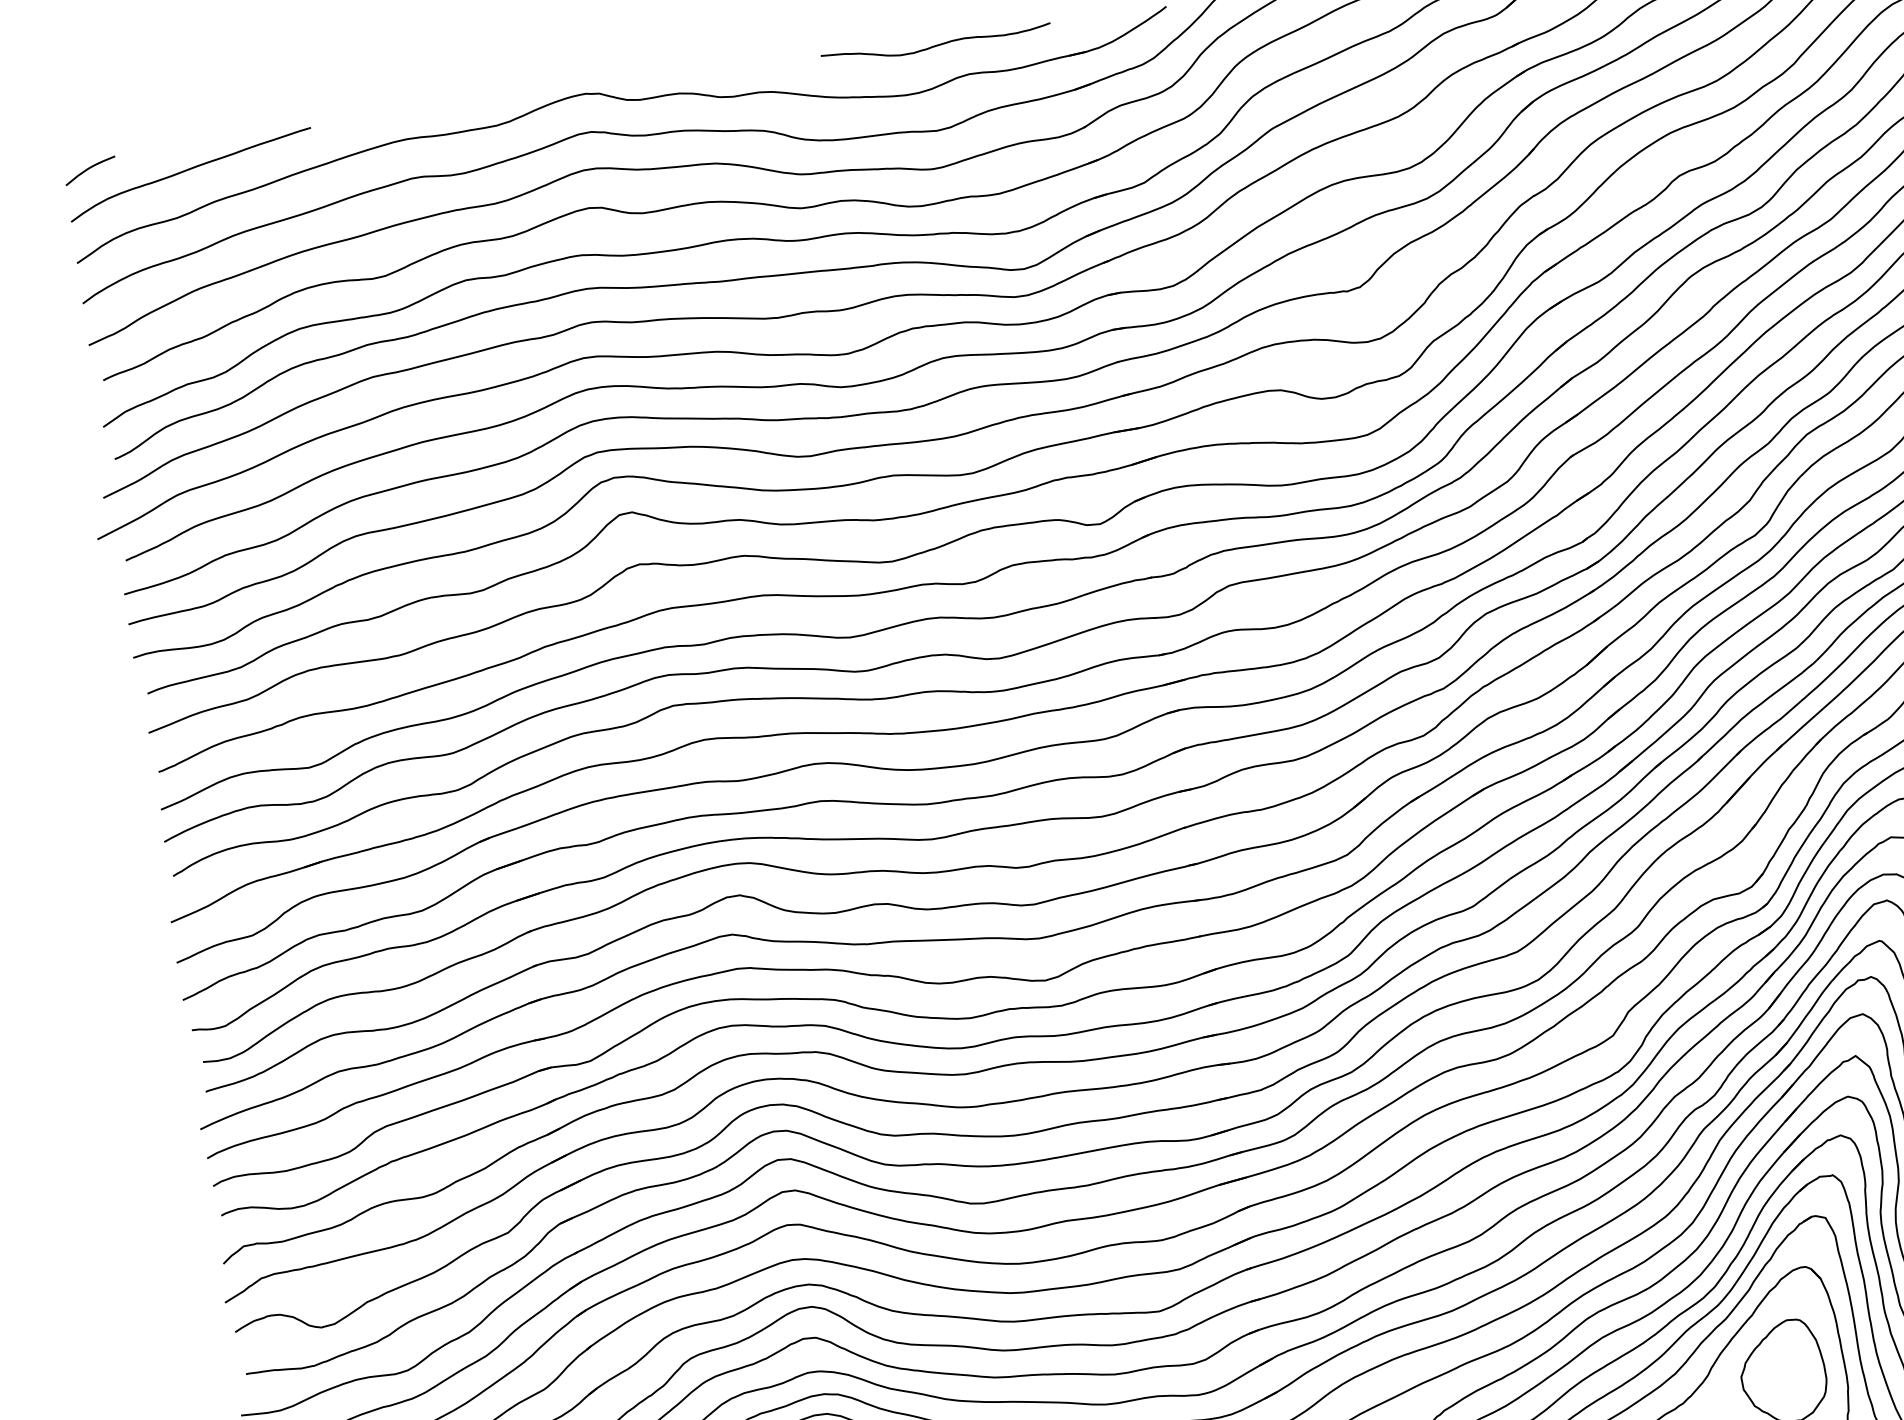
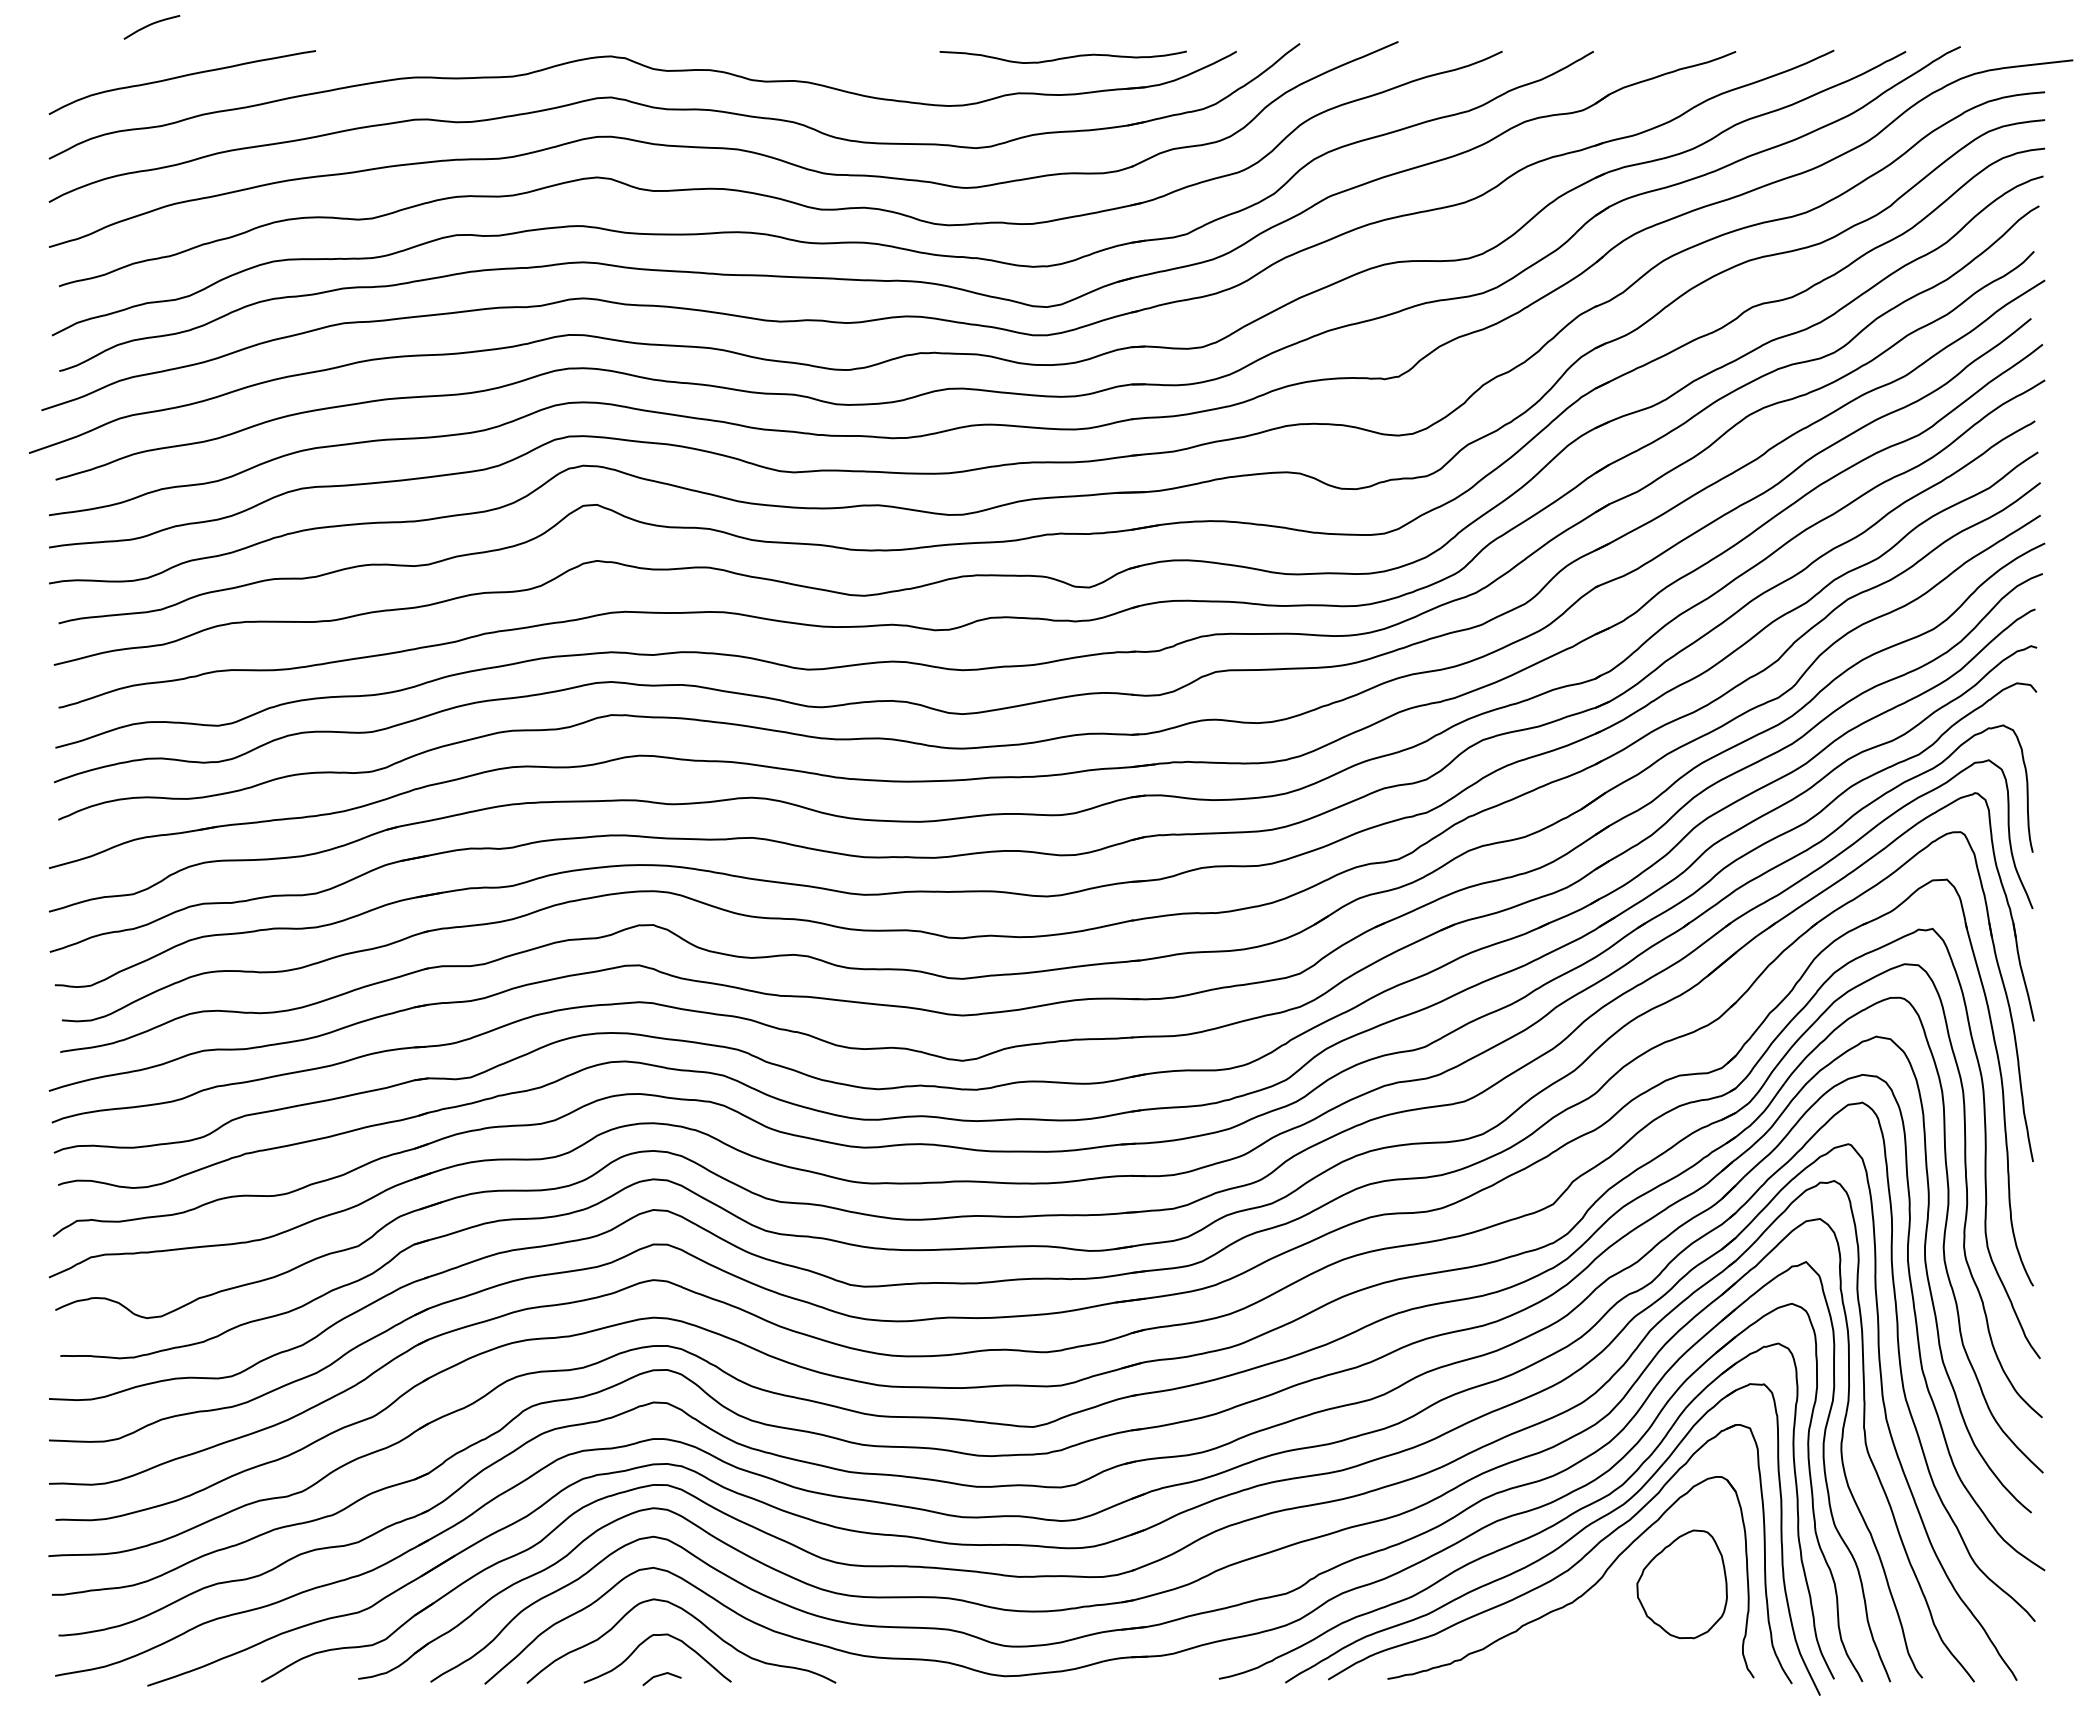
curve: (935, 45) -> (1062, 57), moved
curve: (89, 169) -> (151, 25), moved

